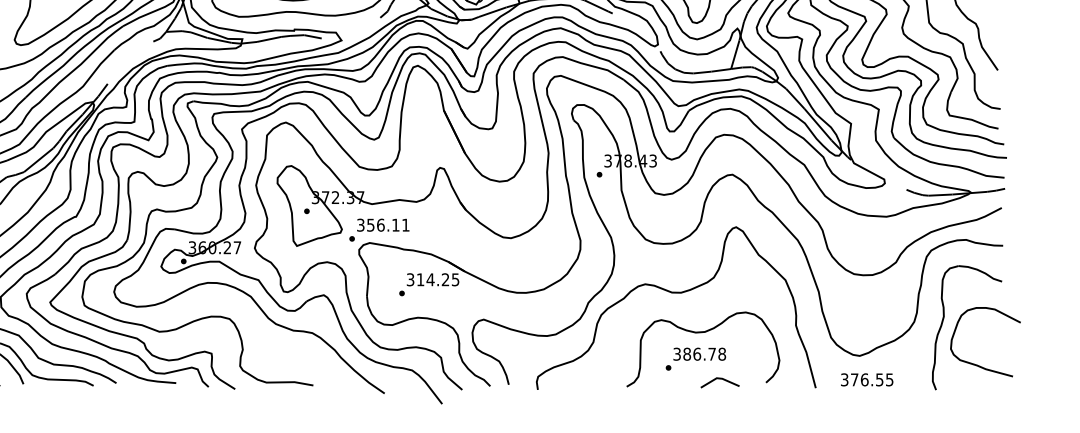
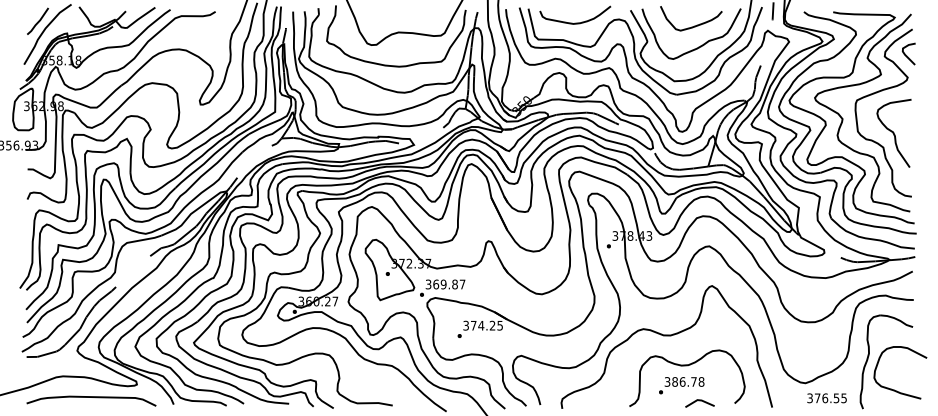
text: (388, 225) -> (449, 284), 356.11 -> 369.87
text: (420, 279) -> (473, 325), 314.25 -> 374.25
text: (866, 380) -> (826, 398), moved

